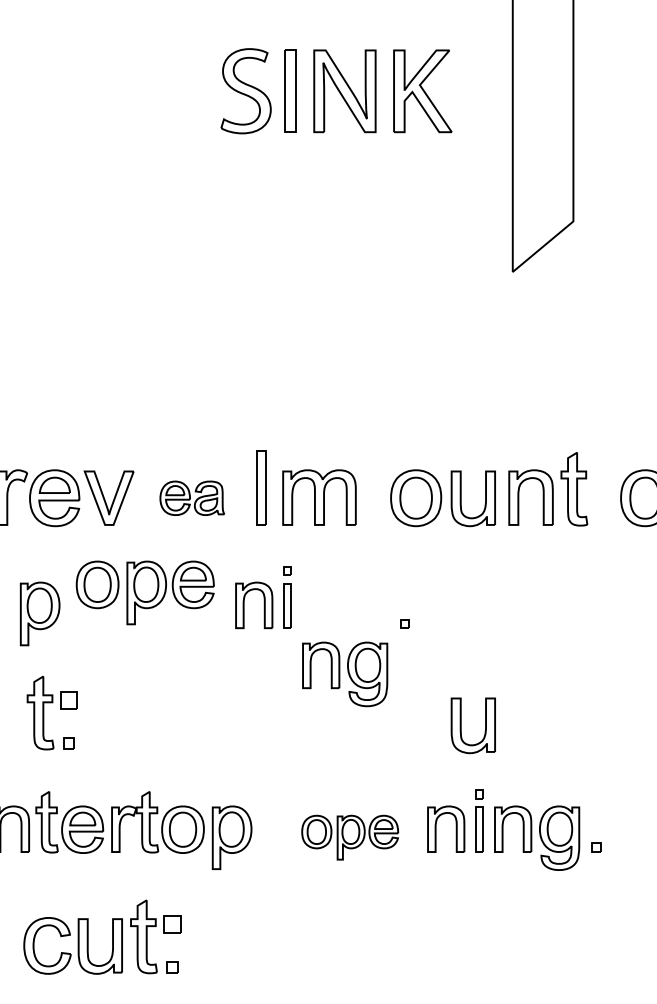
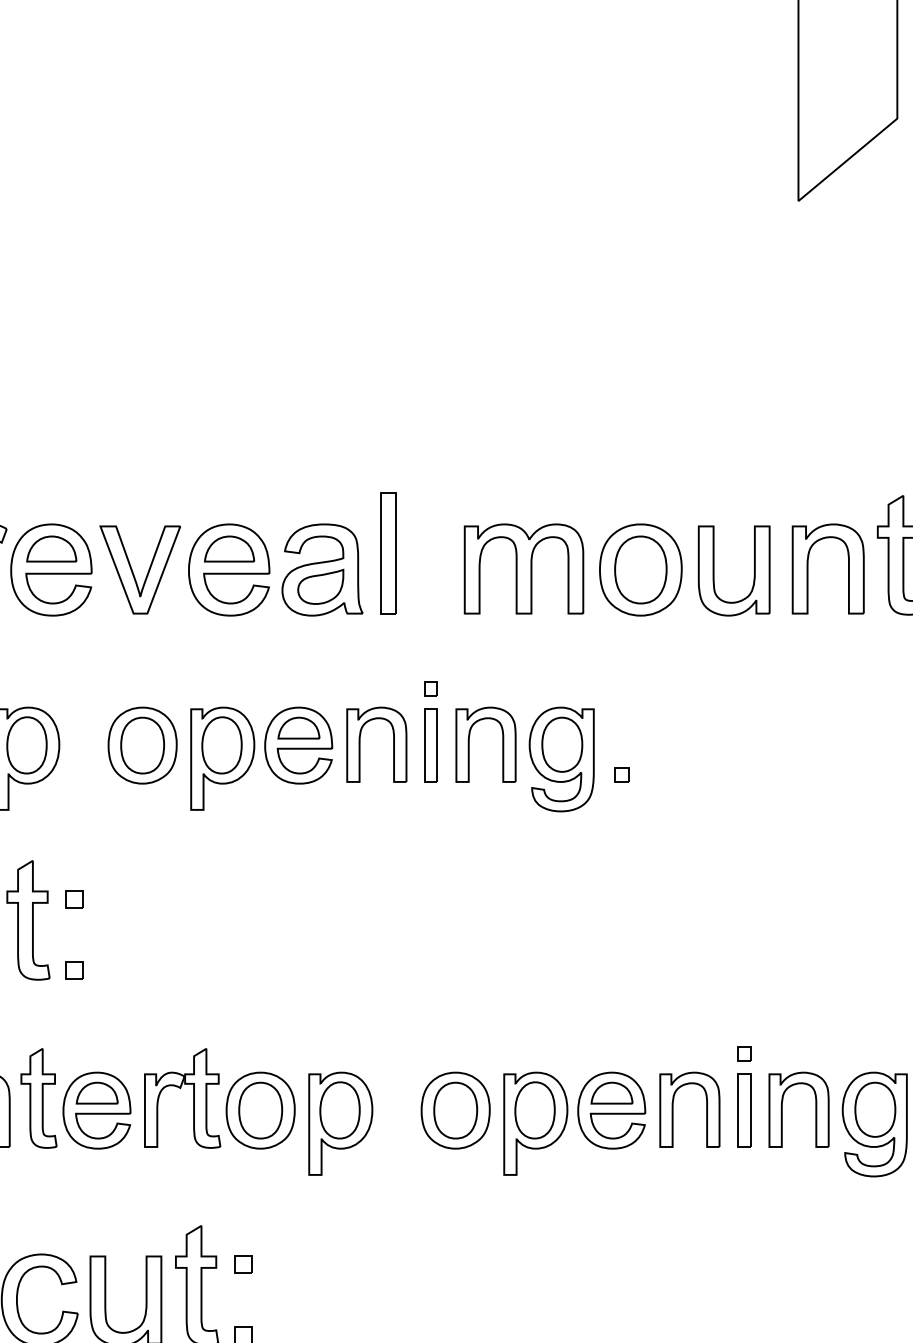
part: (319, 497) -> (524, 568), moved
part: (192, 498) -> (276, 570), size x1.67
part: (144, 592) -> (219, 758), moved
part: (345, 674) -> (525, 759), moved
part: (68, 700) -> (73, 899), size x0.62
part: (461, 725) -> (714, 940), removed
part: (349, 837) -> (532, 1123), size x1.43
part: (172, 923) -> (243, 1263), size x0.62

